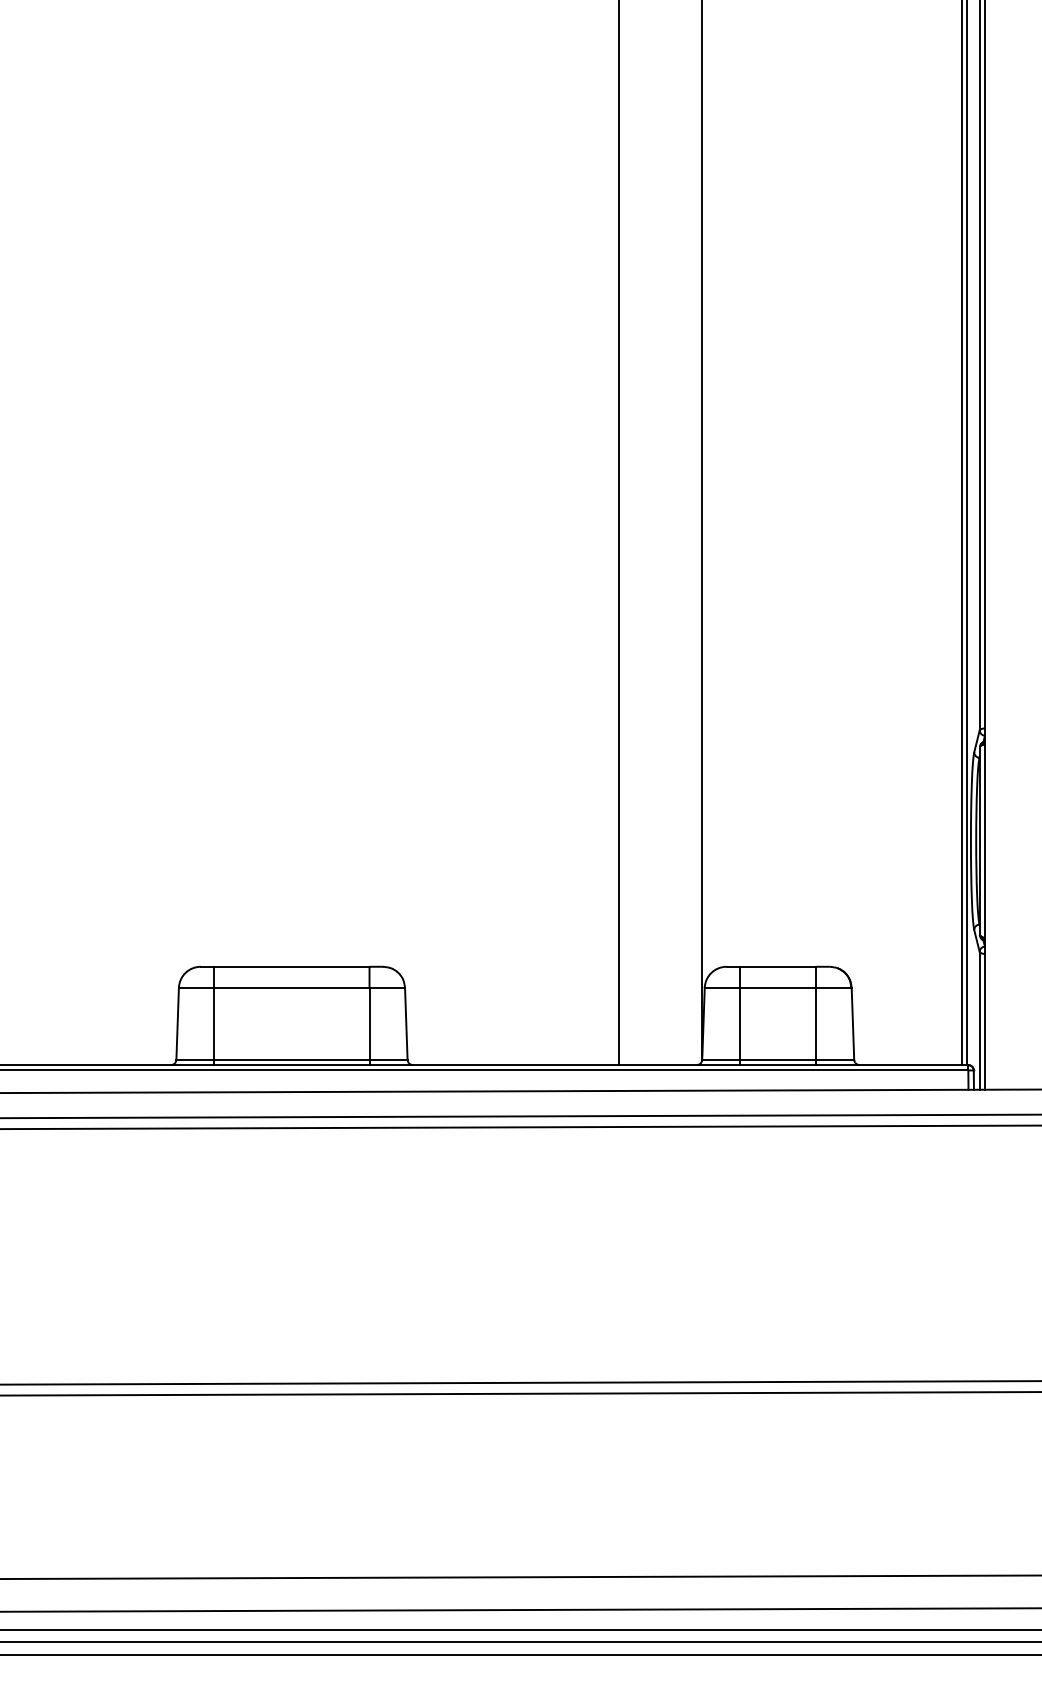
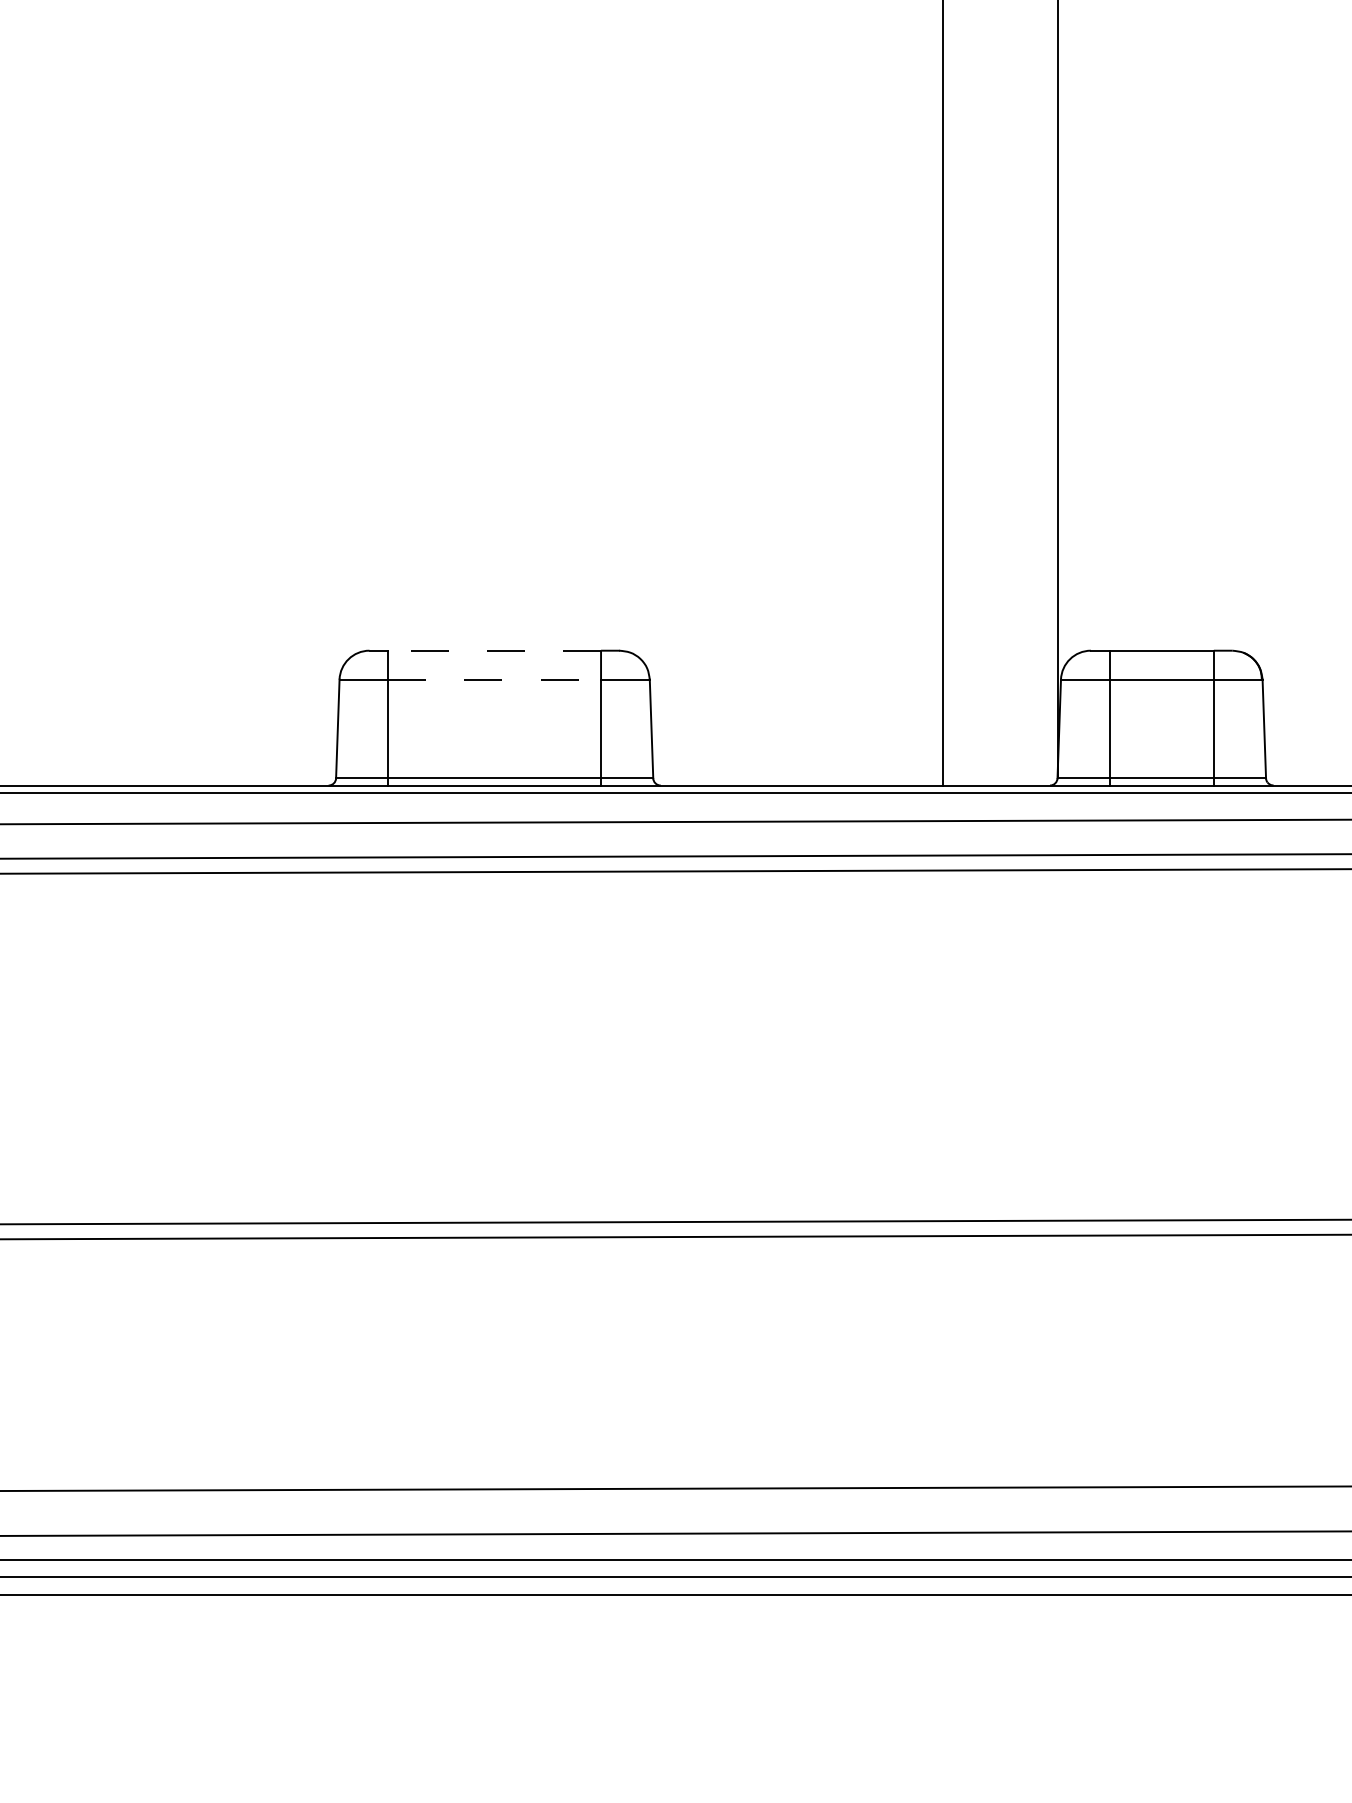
line: (291, 966) -> (494, 650), solid -> dashed
line: (291, 987) -> (494, 679), solid -> dashed

